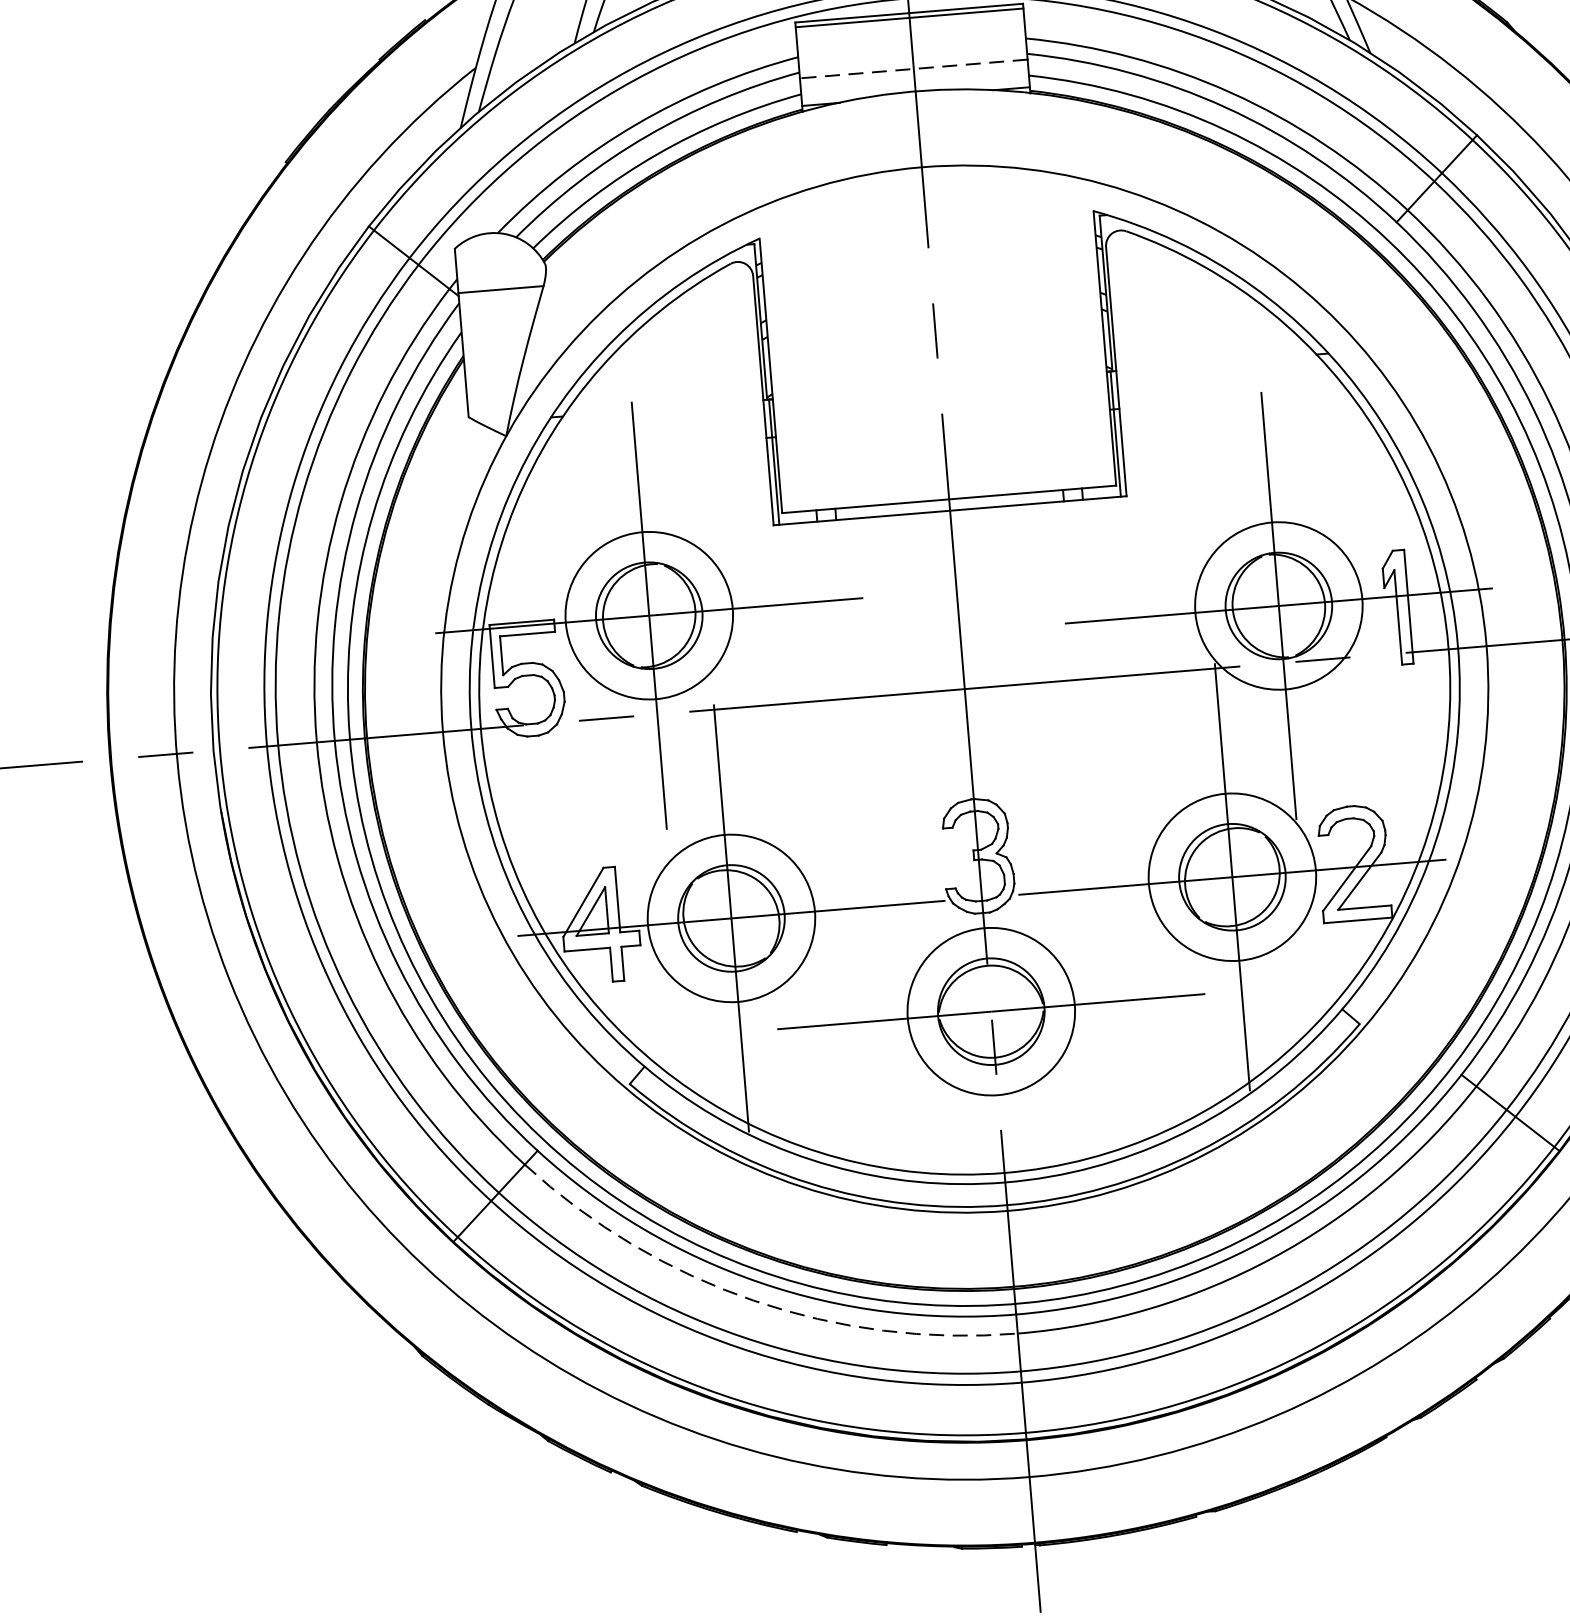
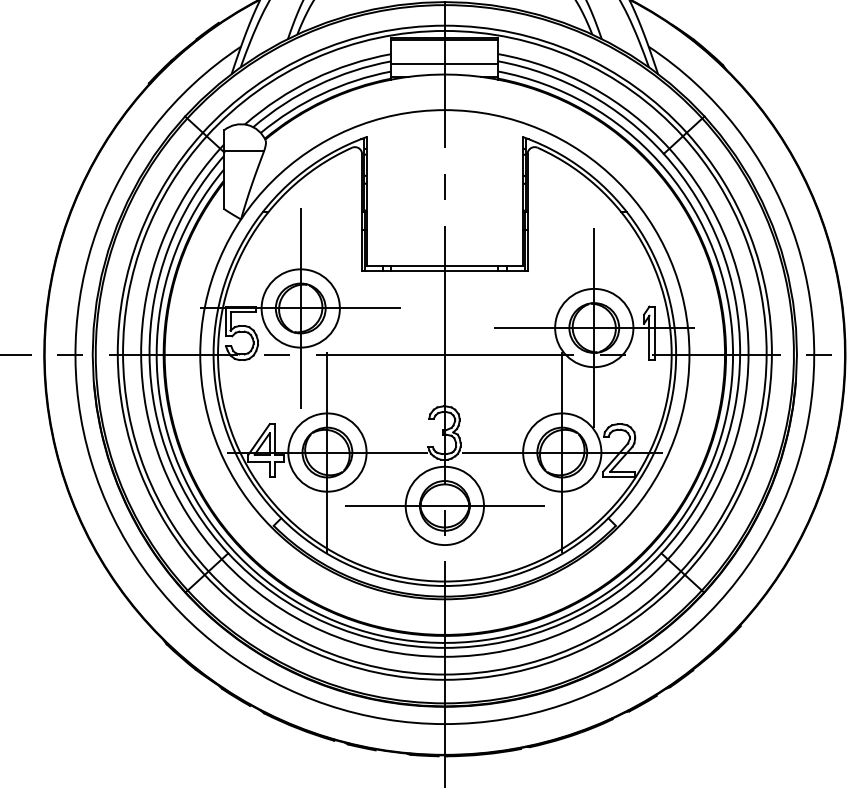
line: (913, 70) -> (444, 64), dashed -> solid
arc: (754, 1300) -> (323, 631), dashed -> solid

